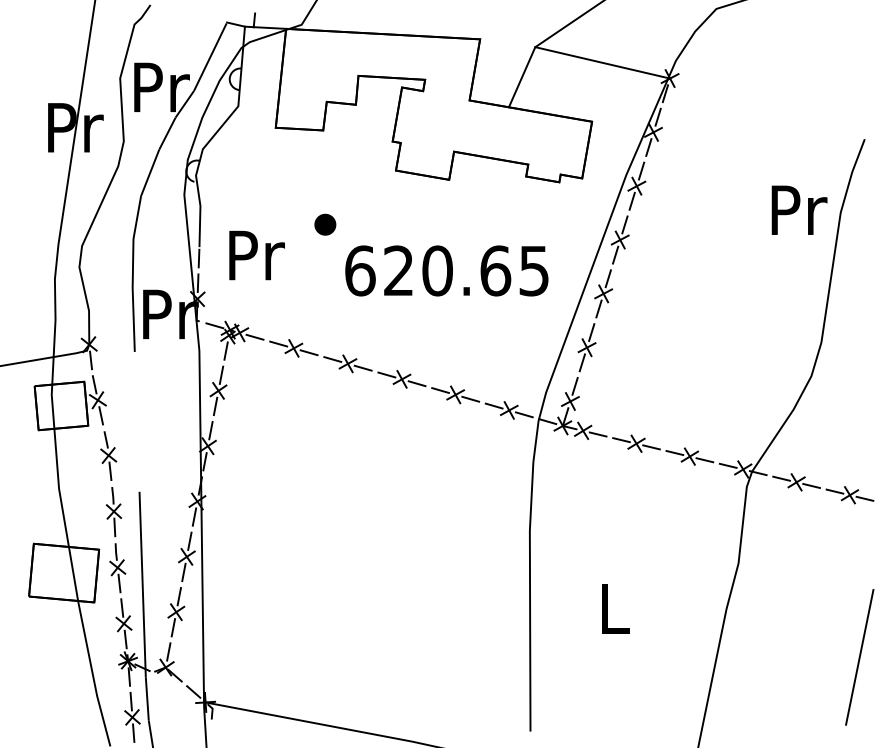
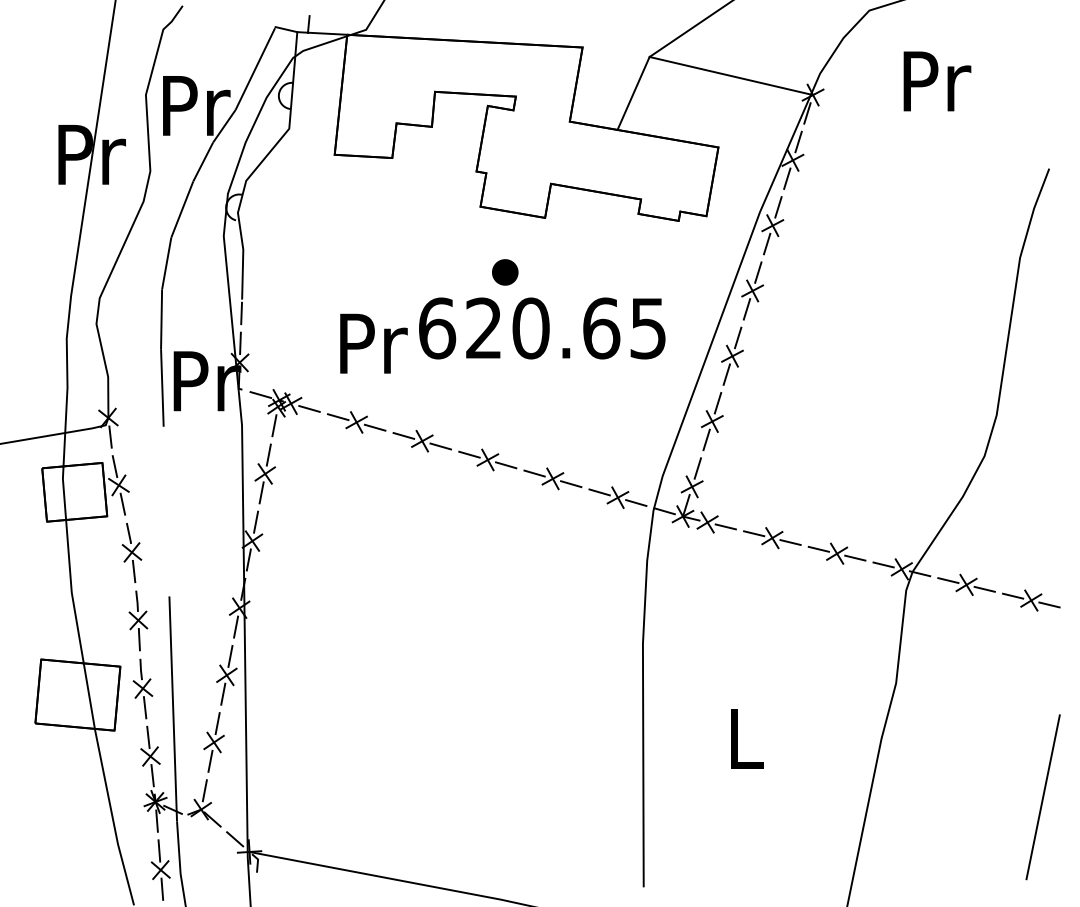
text: (799, 209) -> (937, 80), moved
part: (325, 224) -> (505, 272), moved
text: (256, 255) -> (373, 343), moved

